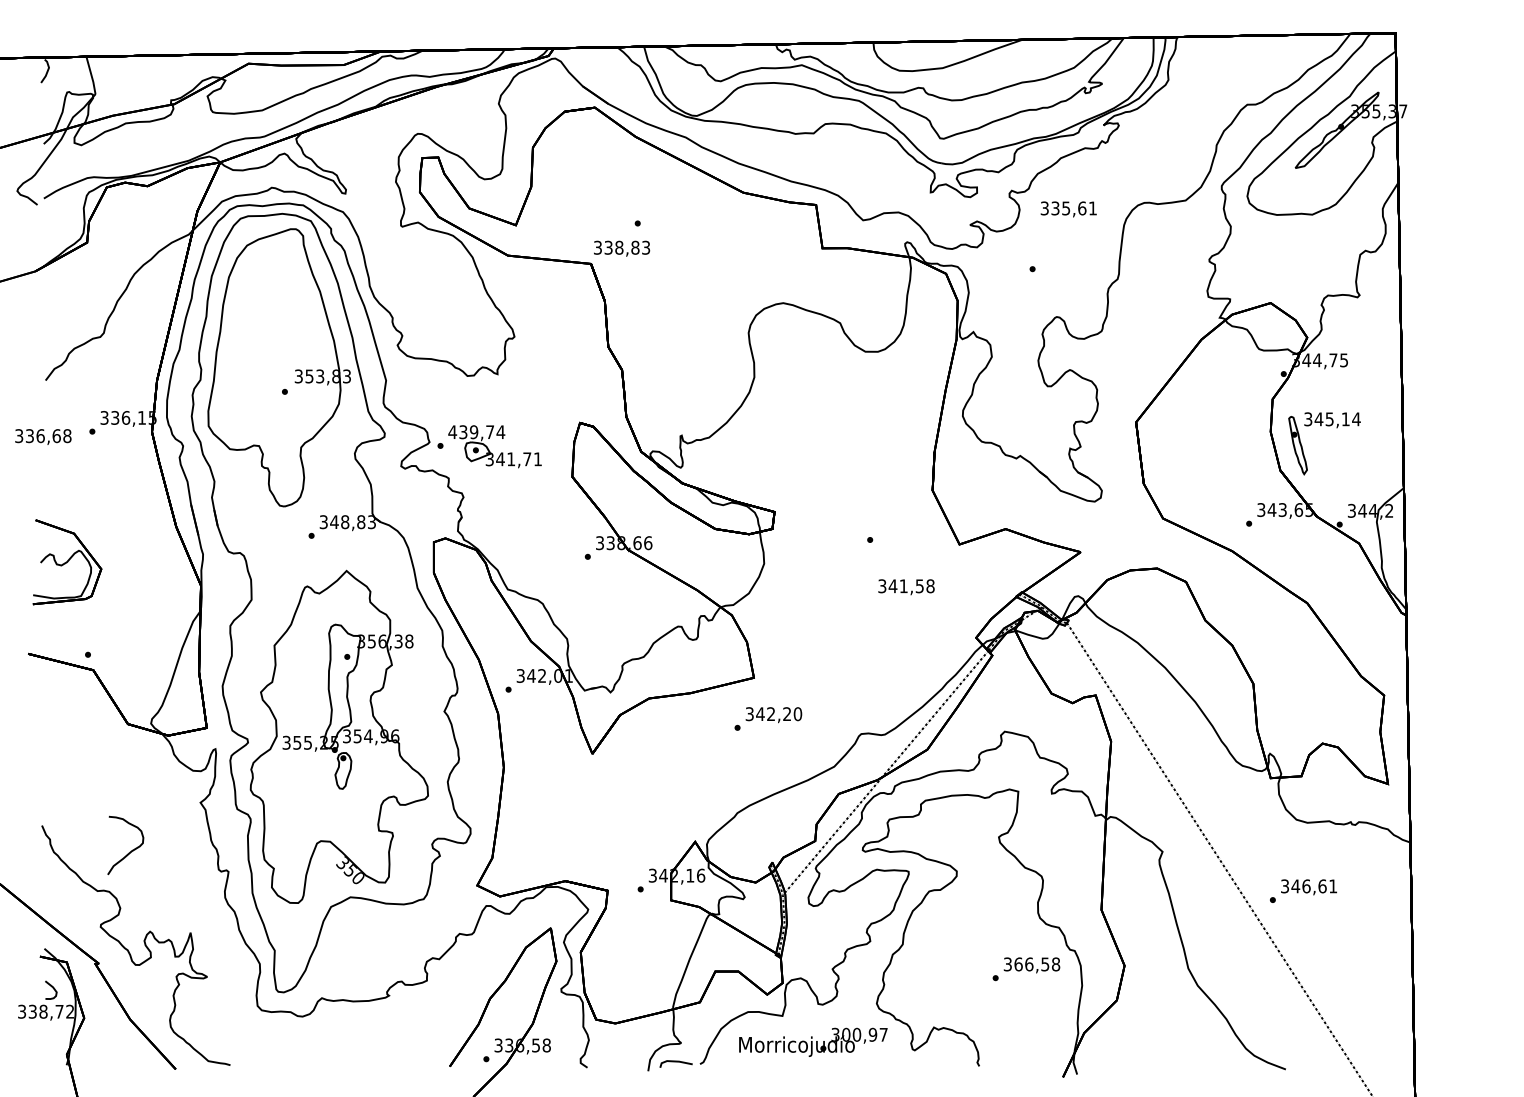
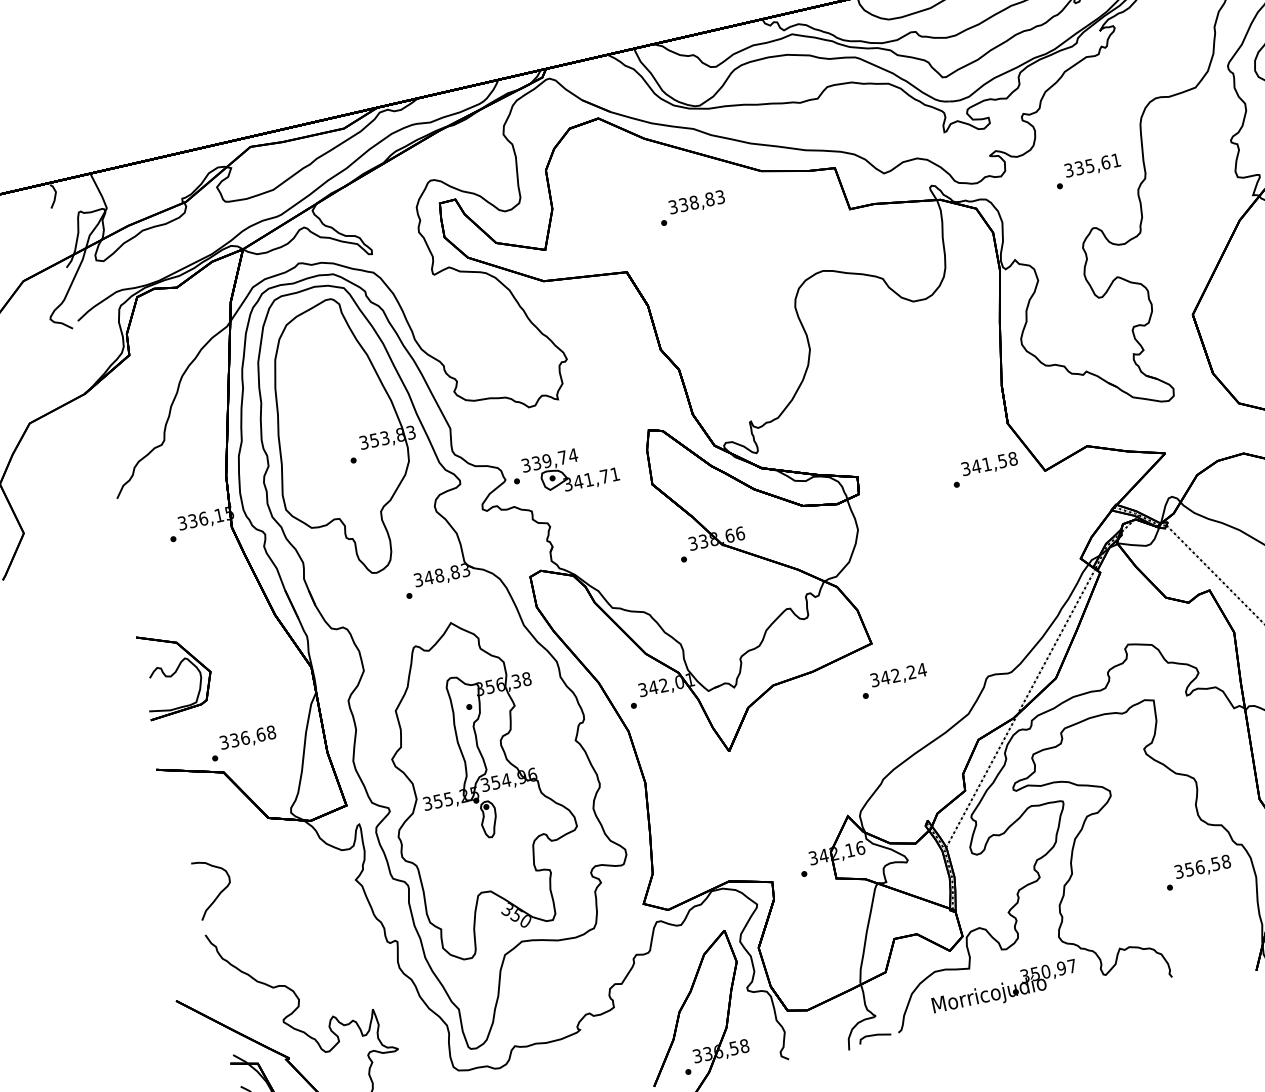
text: (1068, 209) -> (1092, 166), moved
text: (622, 248) -> (697, 202), moved
text: (452, 432) -> (525, 465), 439,74 -> 339,74
text: (43, 436) -> (248, 737), moved
text: (906, 587) -> (989, 465), moved
text: (797, 714) -> (921, 670), 342,20 -> 342,24
curve: (128, 852) -> (217, 894), moved
text: (1018, 964) -> (1189, 869), 366,58 -> 356,58
text: (846, 1034) -> (1035, 973), 300,97 -> 350,97

